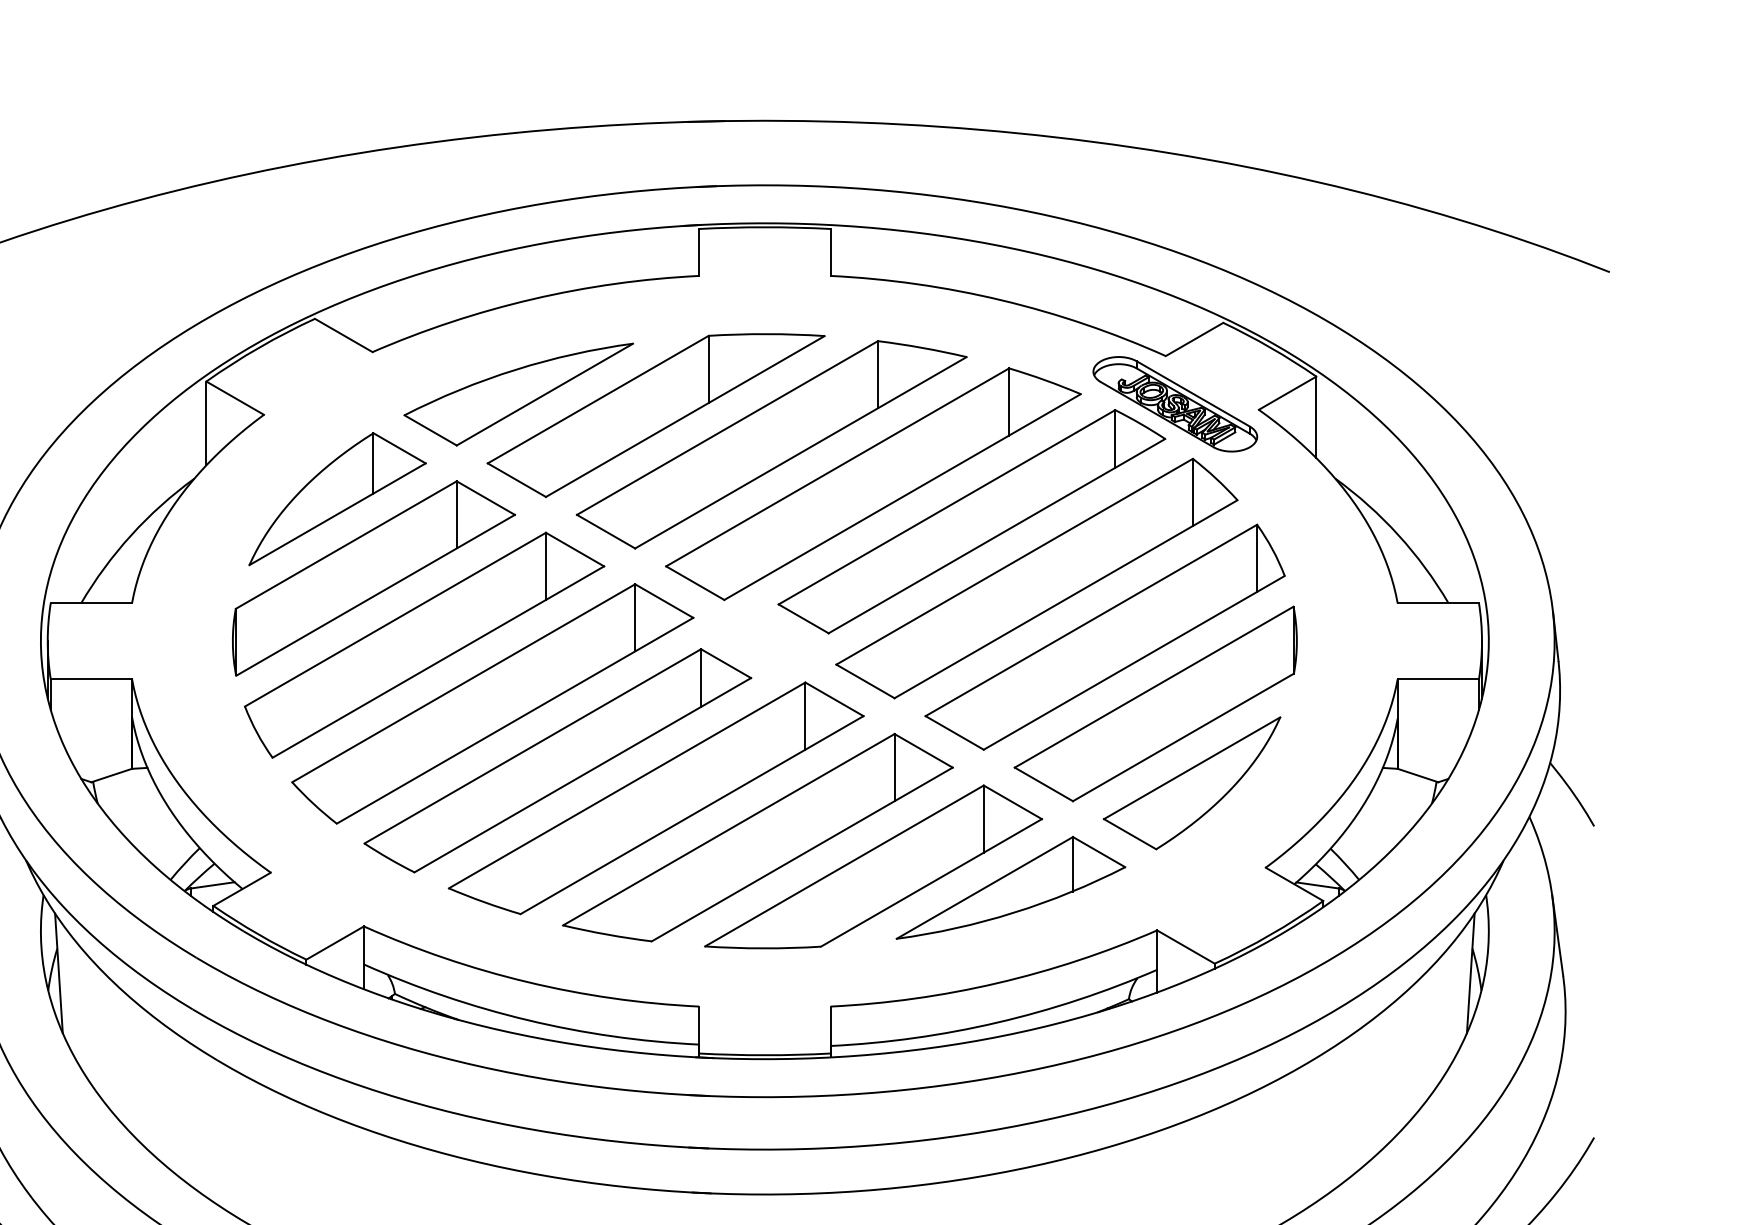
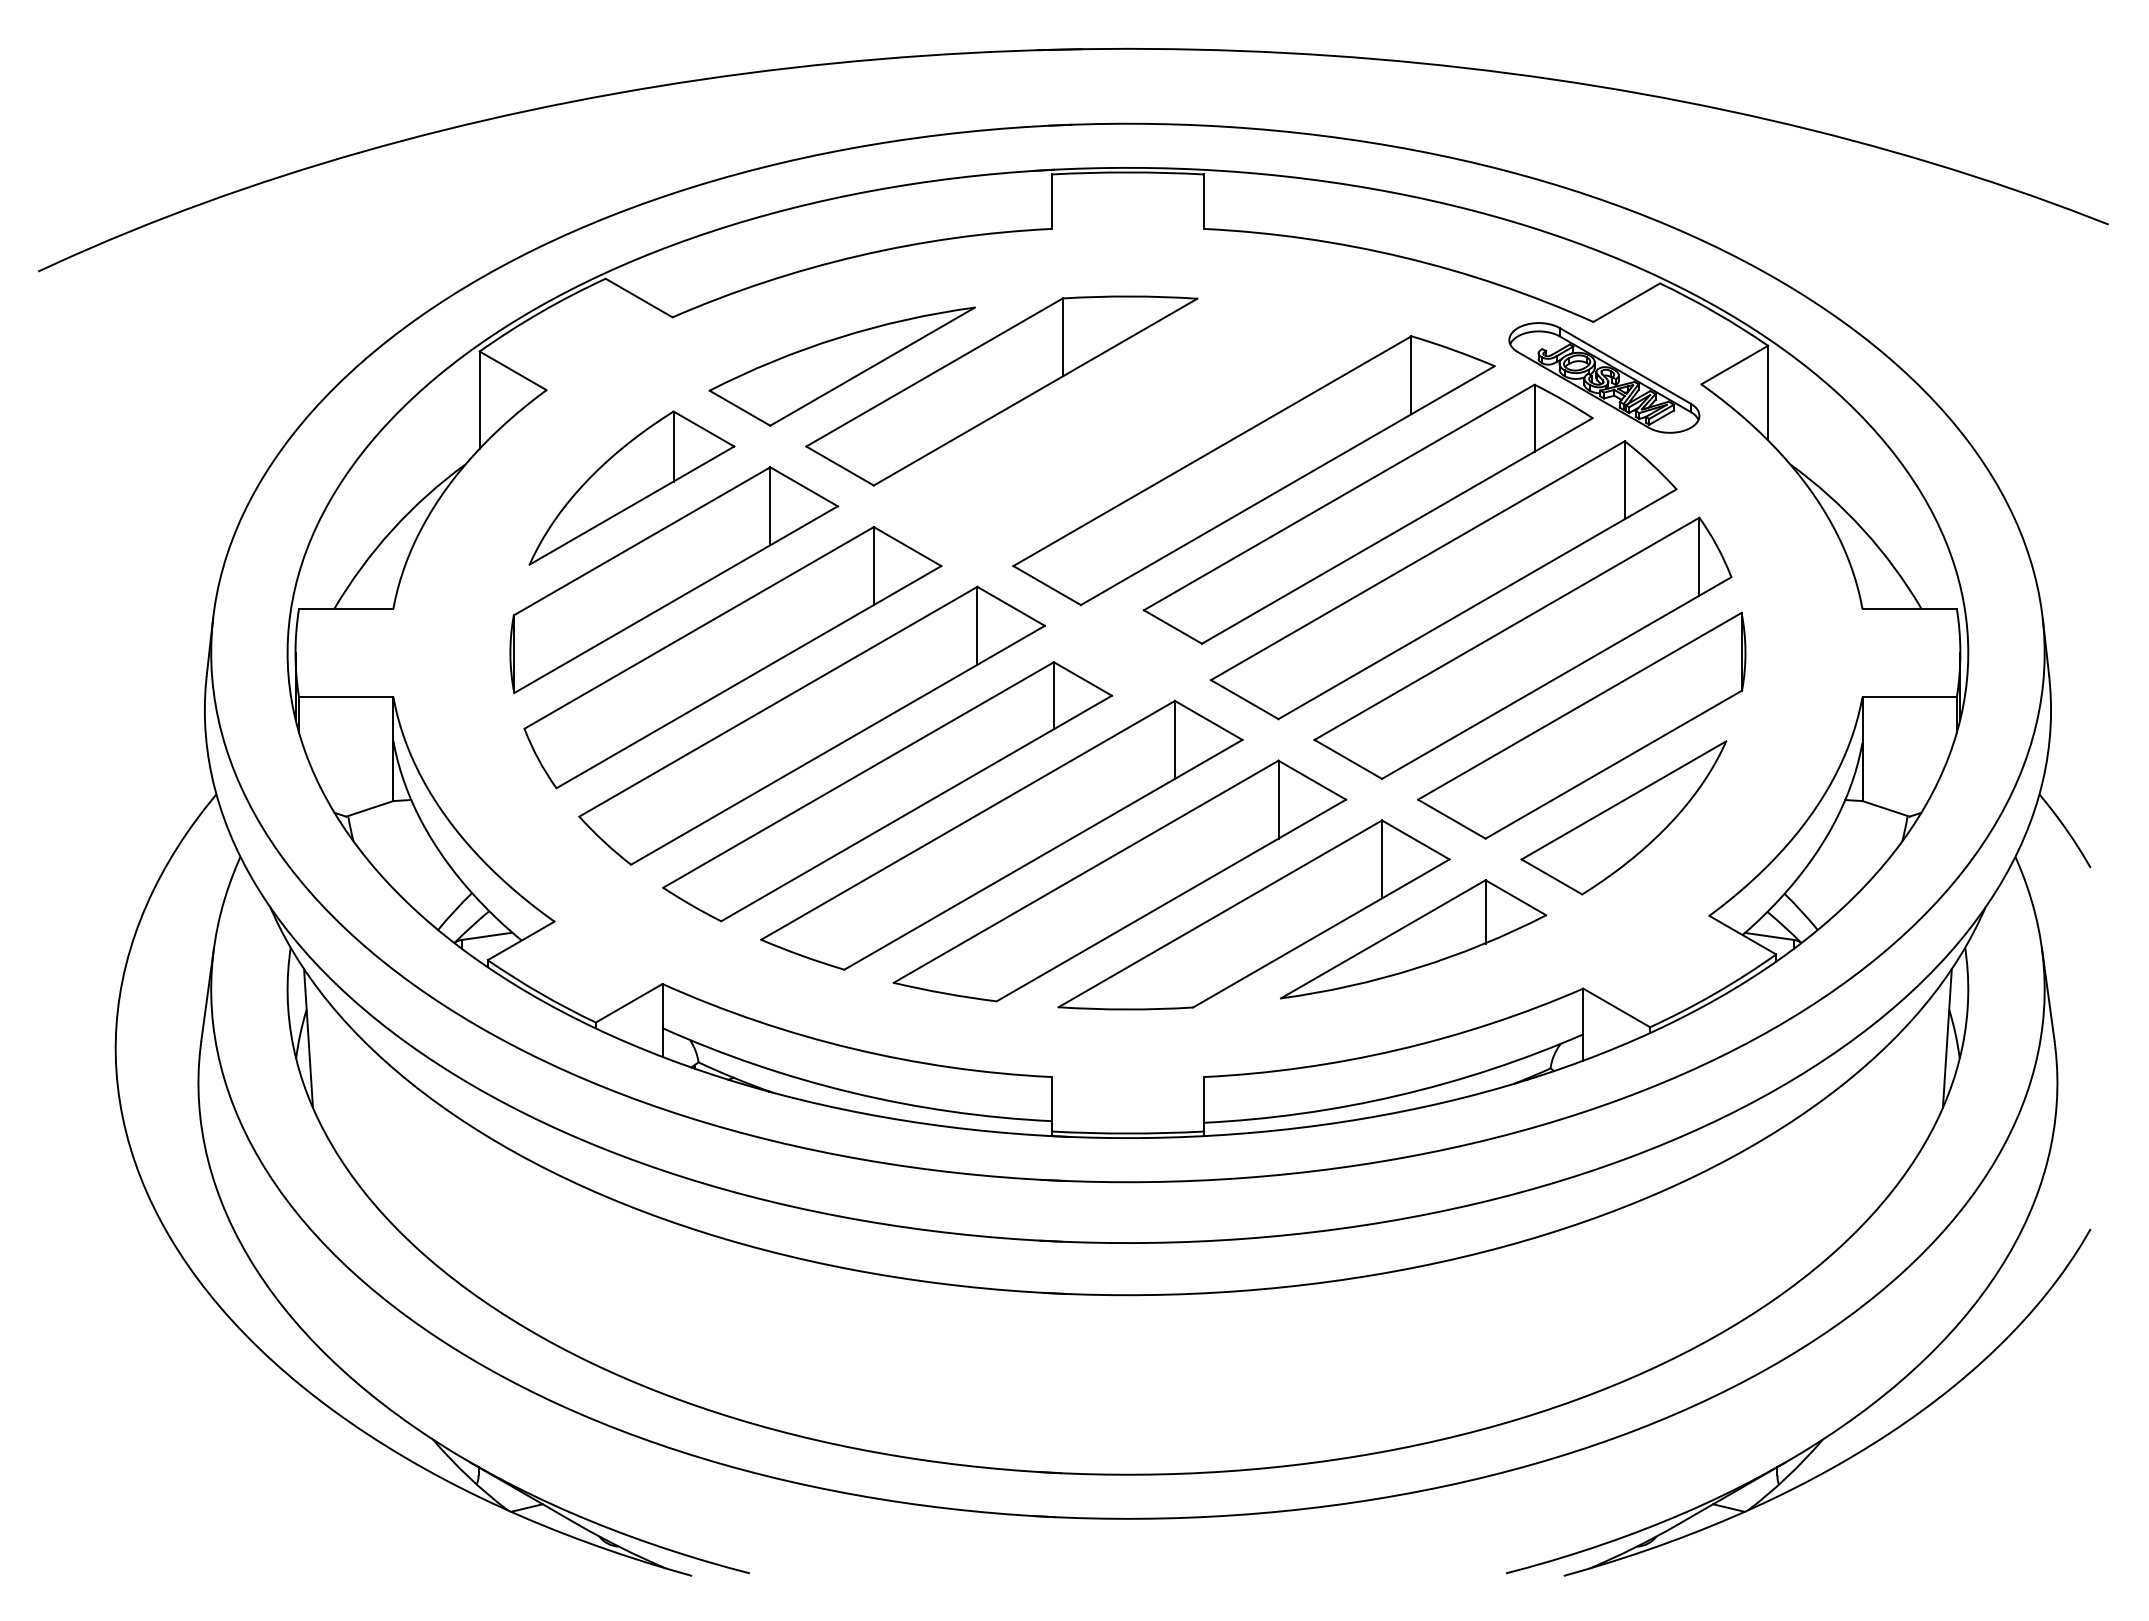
part: (771, 444) -> (1135, 424), removed

